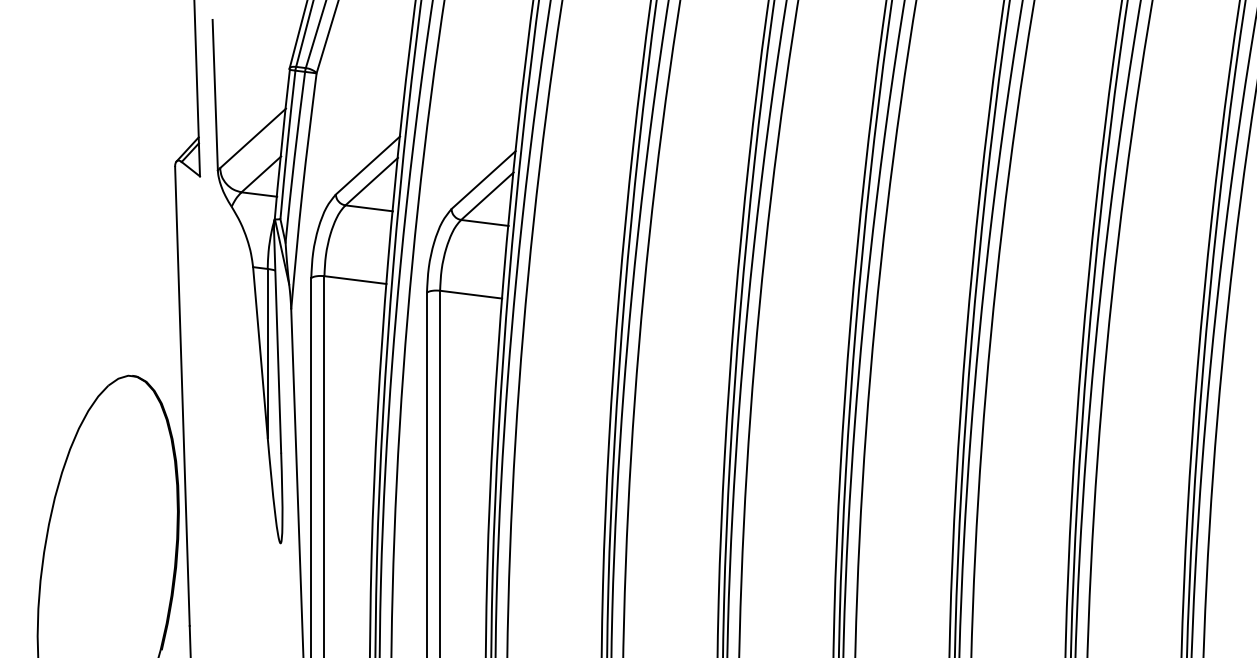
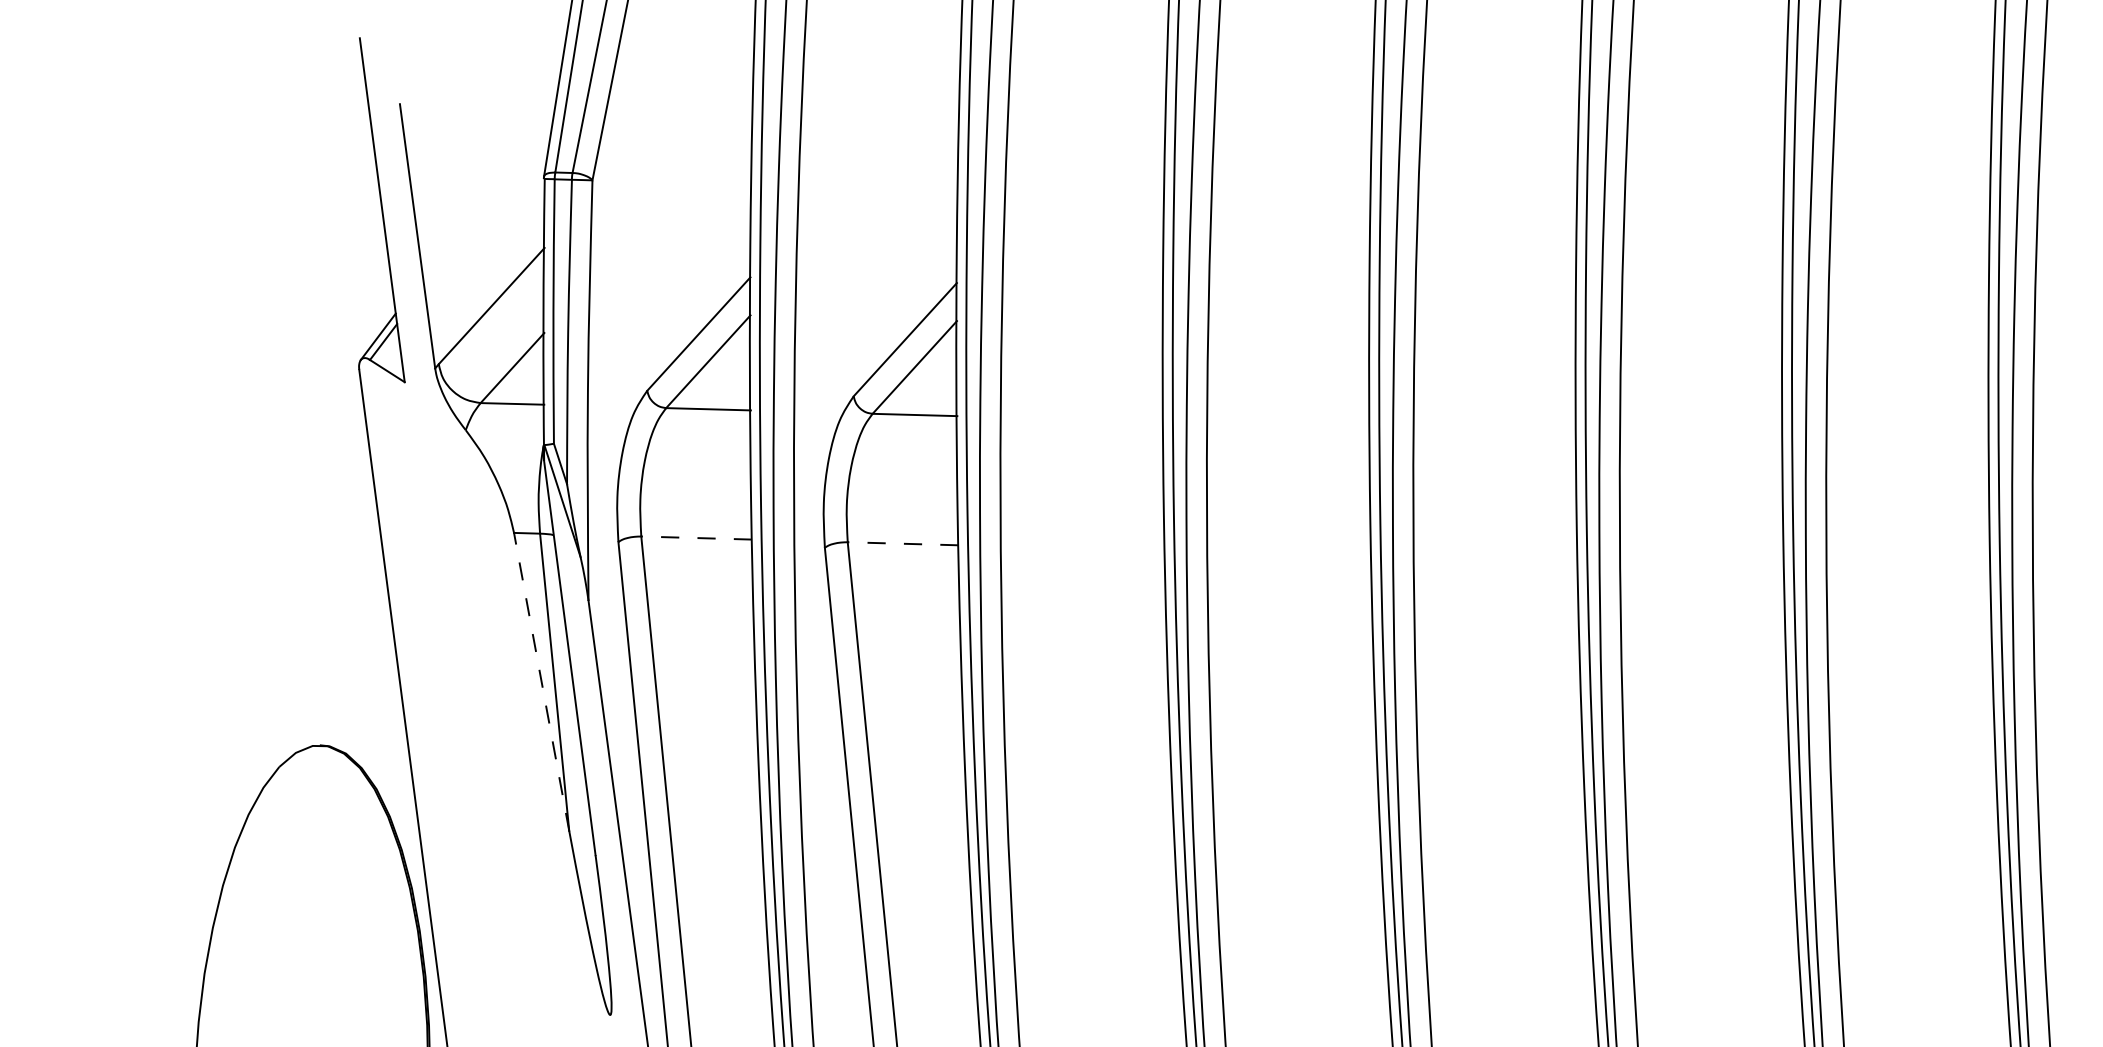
line: (354, 280) -> (695, 538), solid -> dashed
line: (470, 294) -> (901, 543), solid -> dashed
line: (260, 352) -> (541, 682), solid -> dashed

